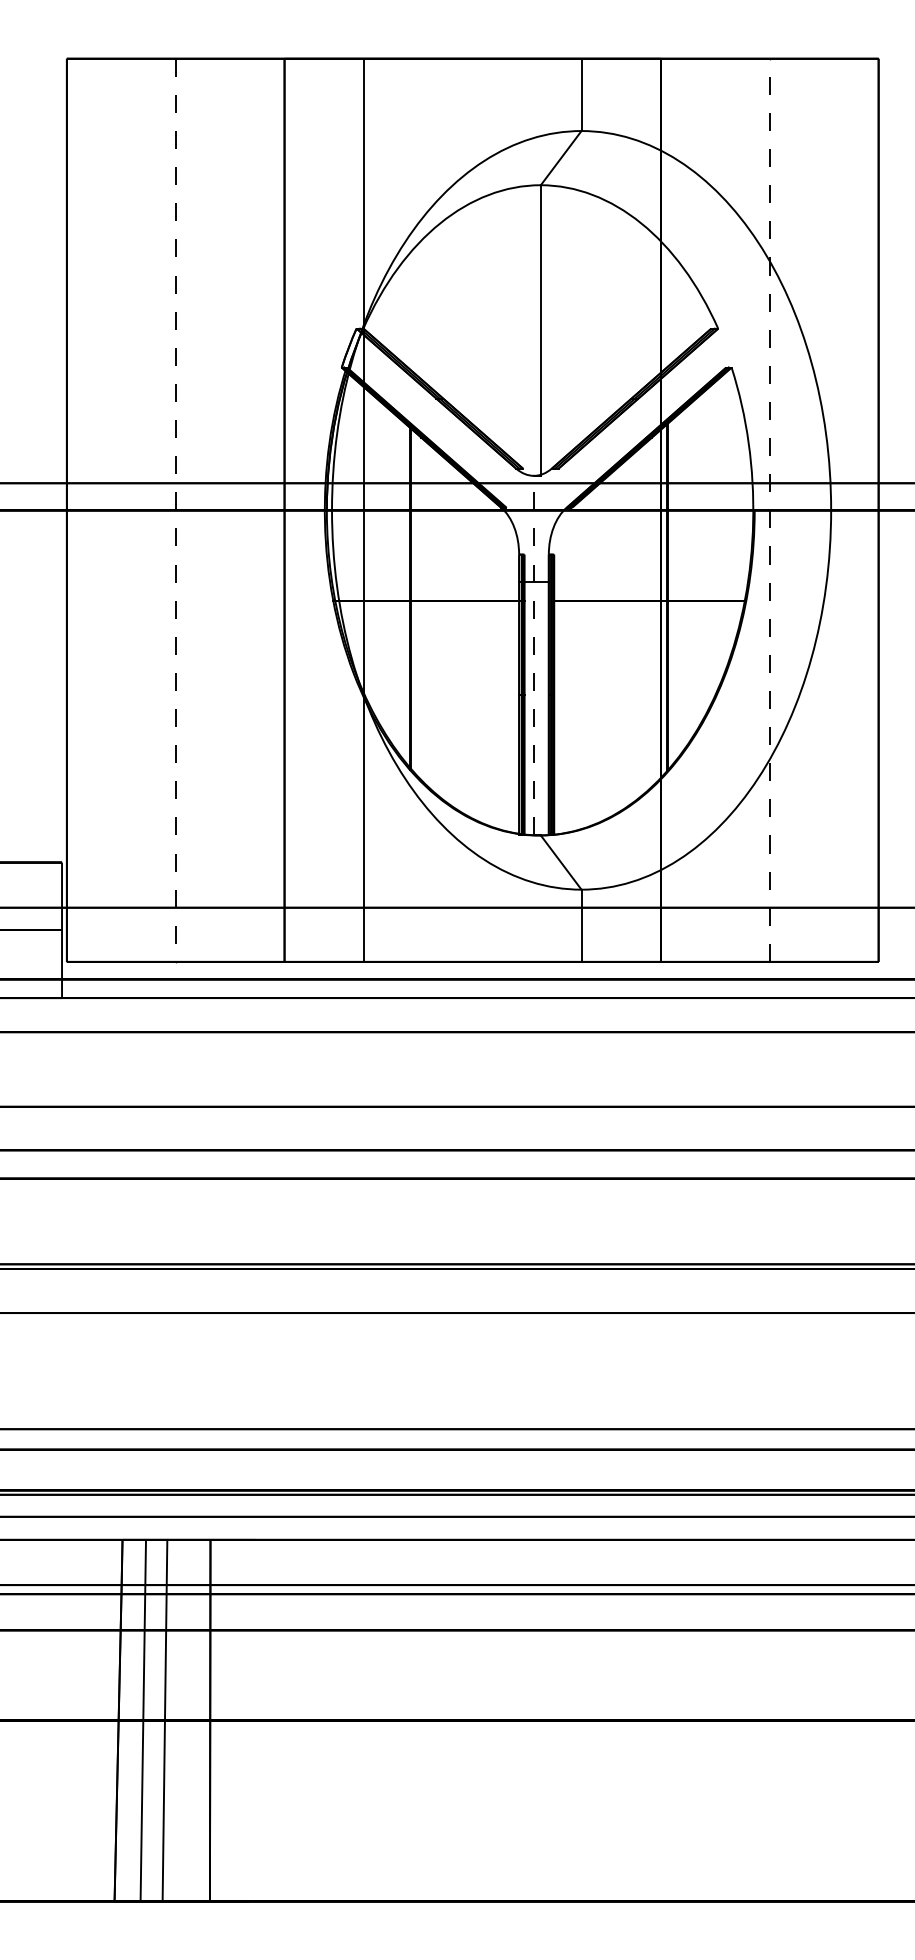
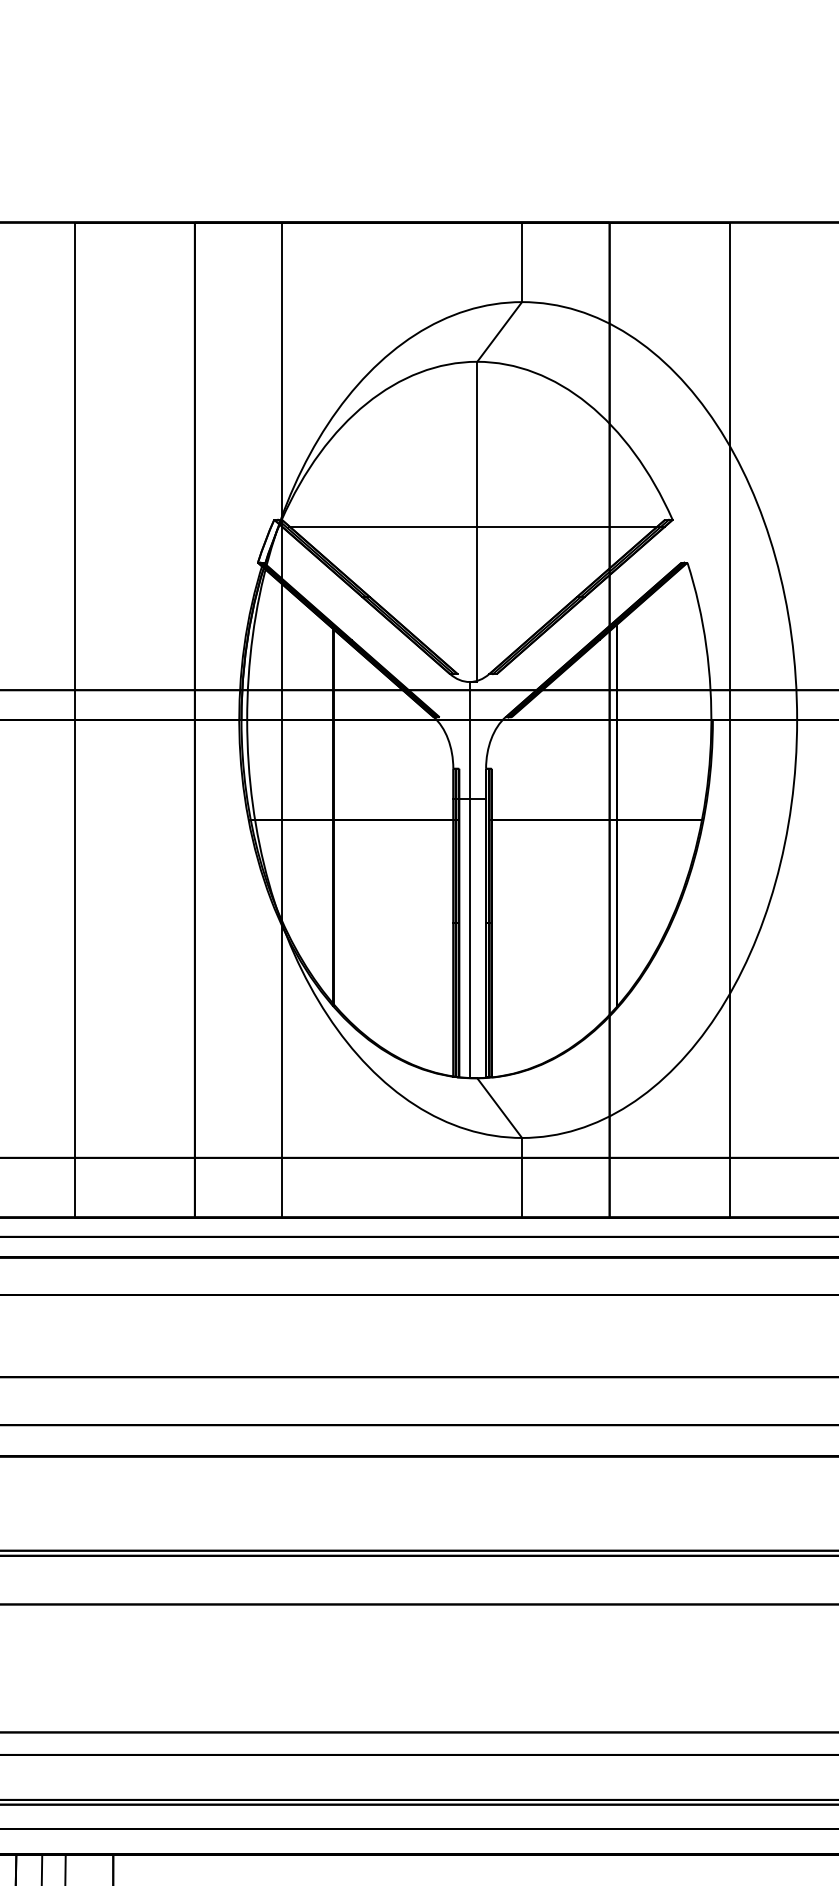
line: (540, 334) -> (476, 526), added
line: (175, 510) -> (74, 720), dashed -> solid
line: (769, 510) -> (729, 720), dashed -> solid
line: (534, 655) -> (470, 879), dashed -> solid

